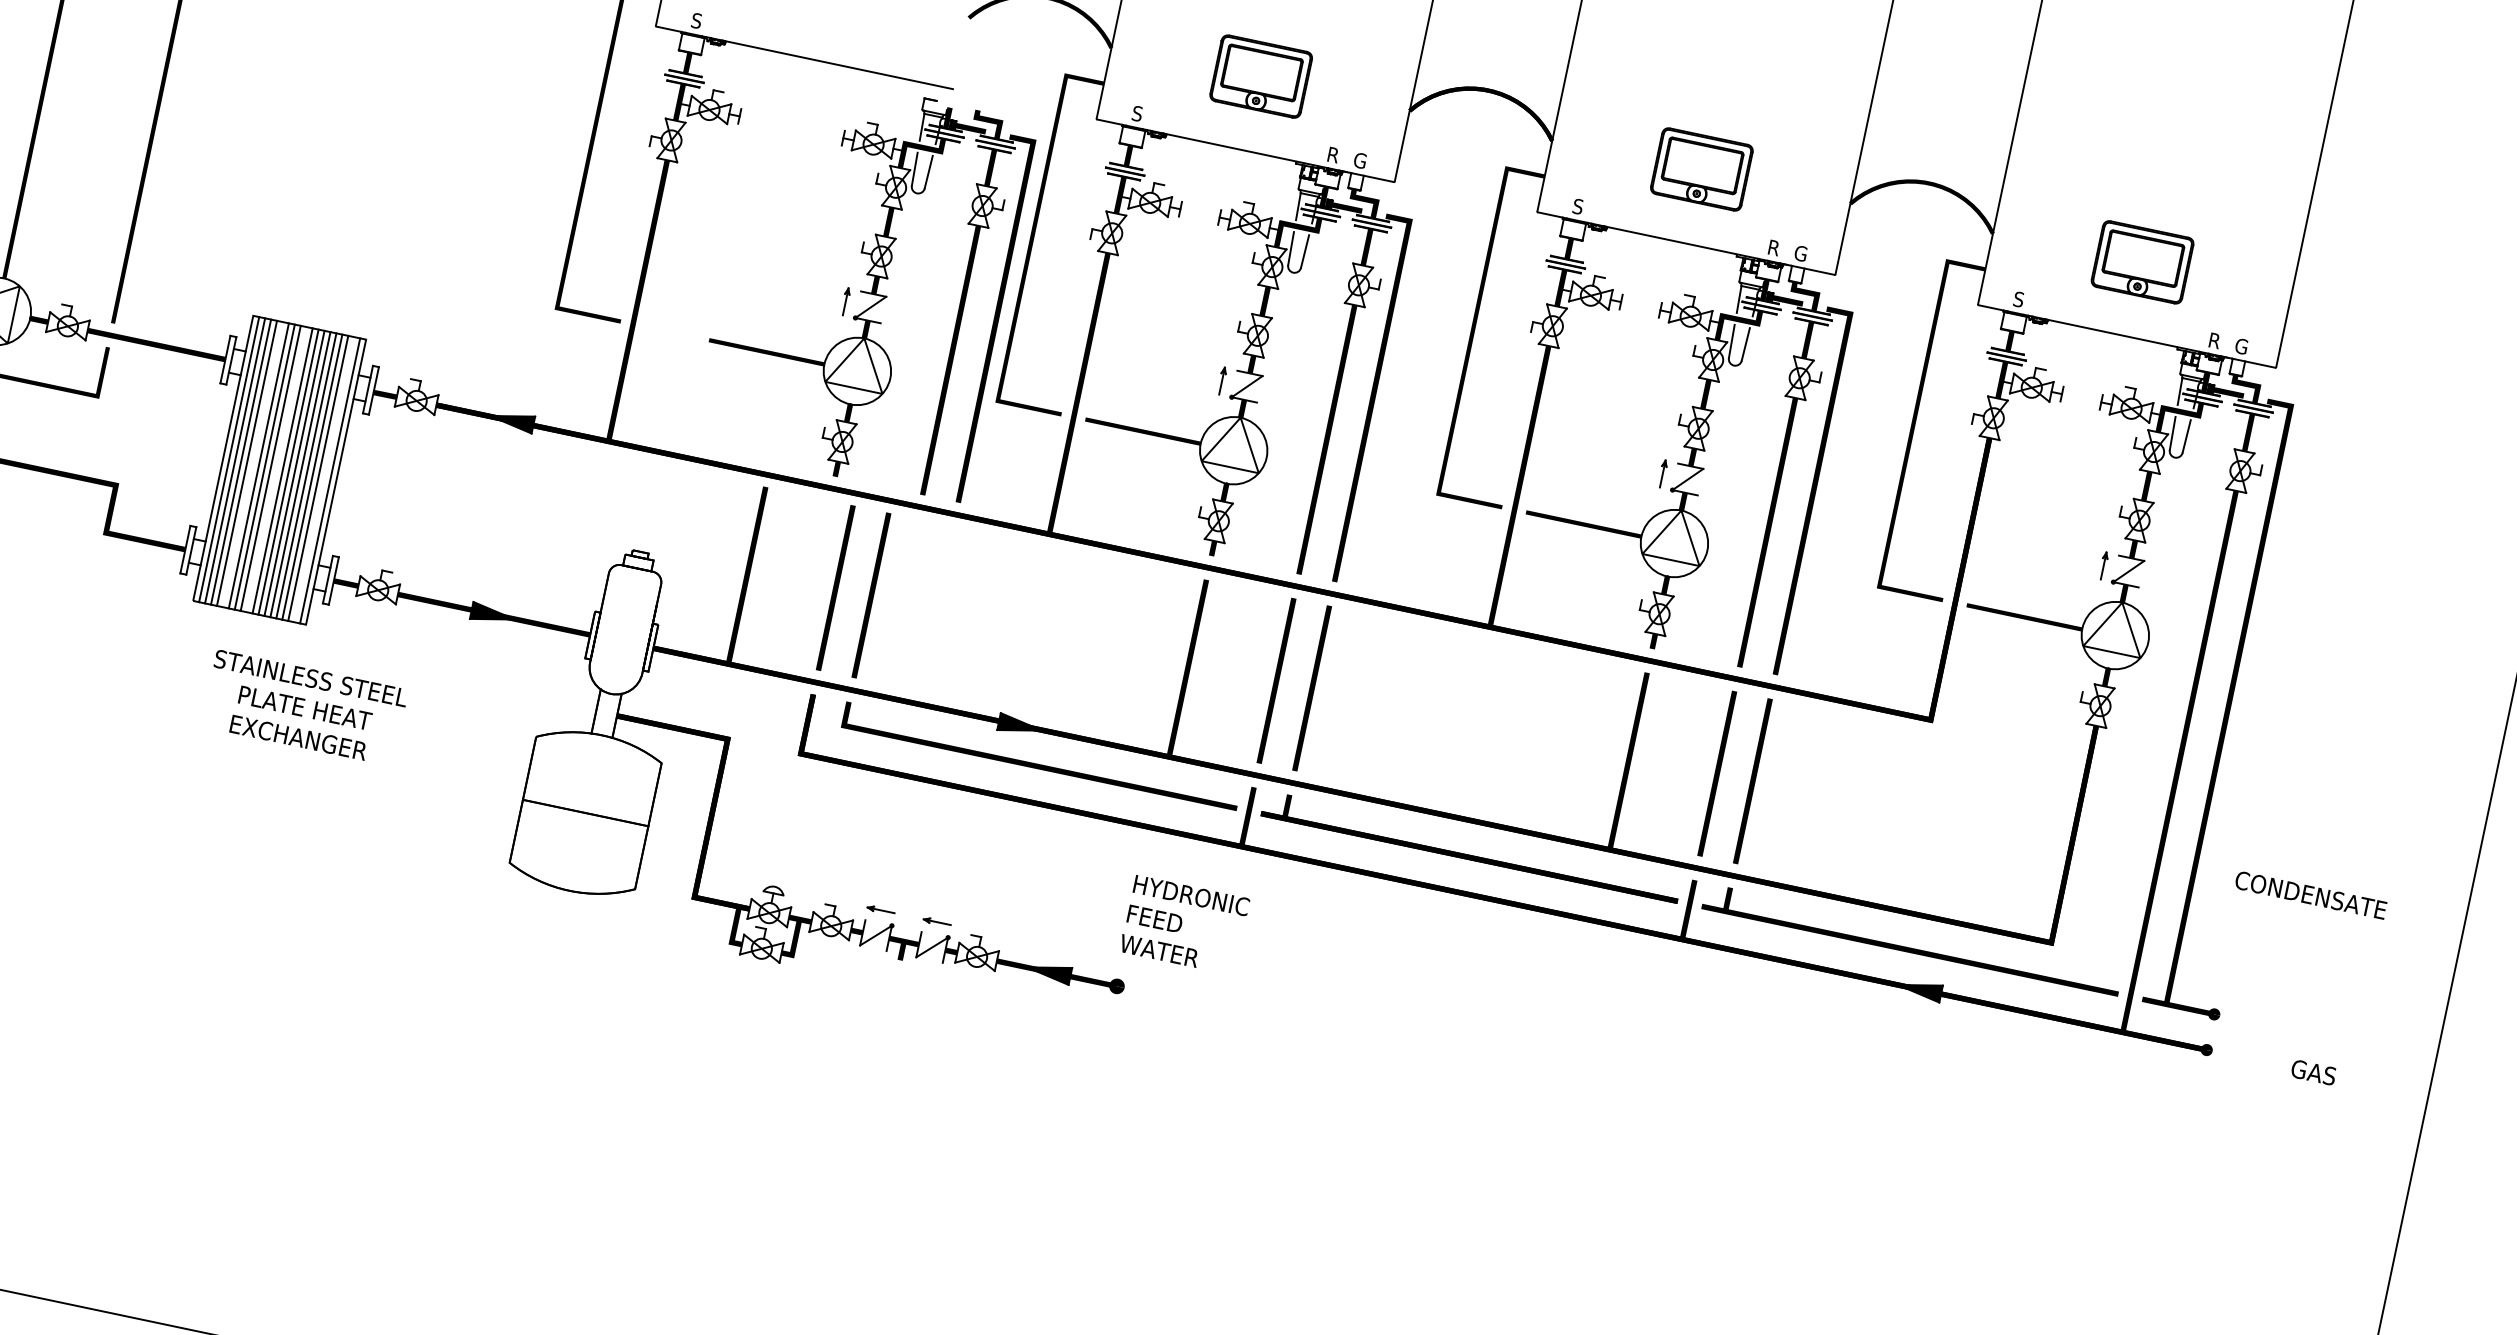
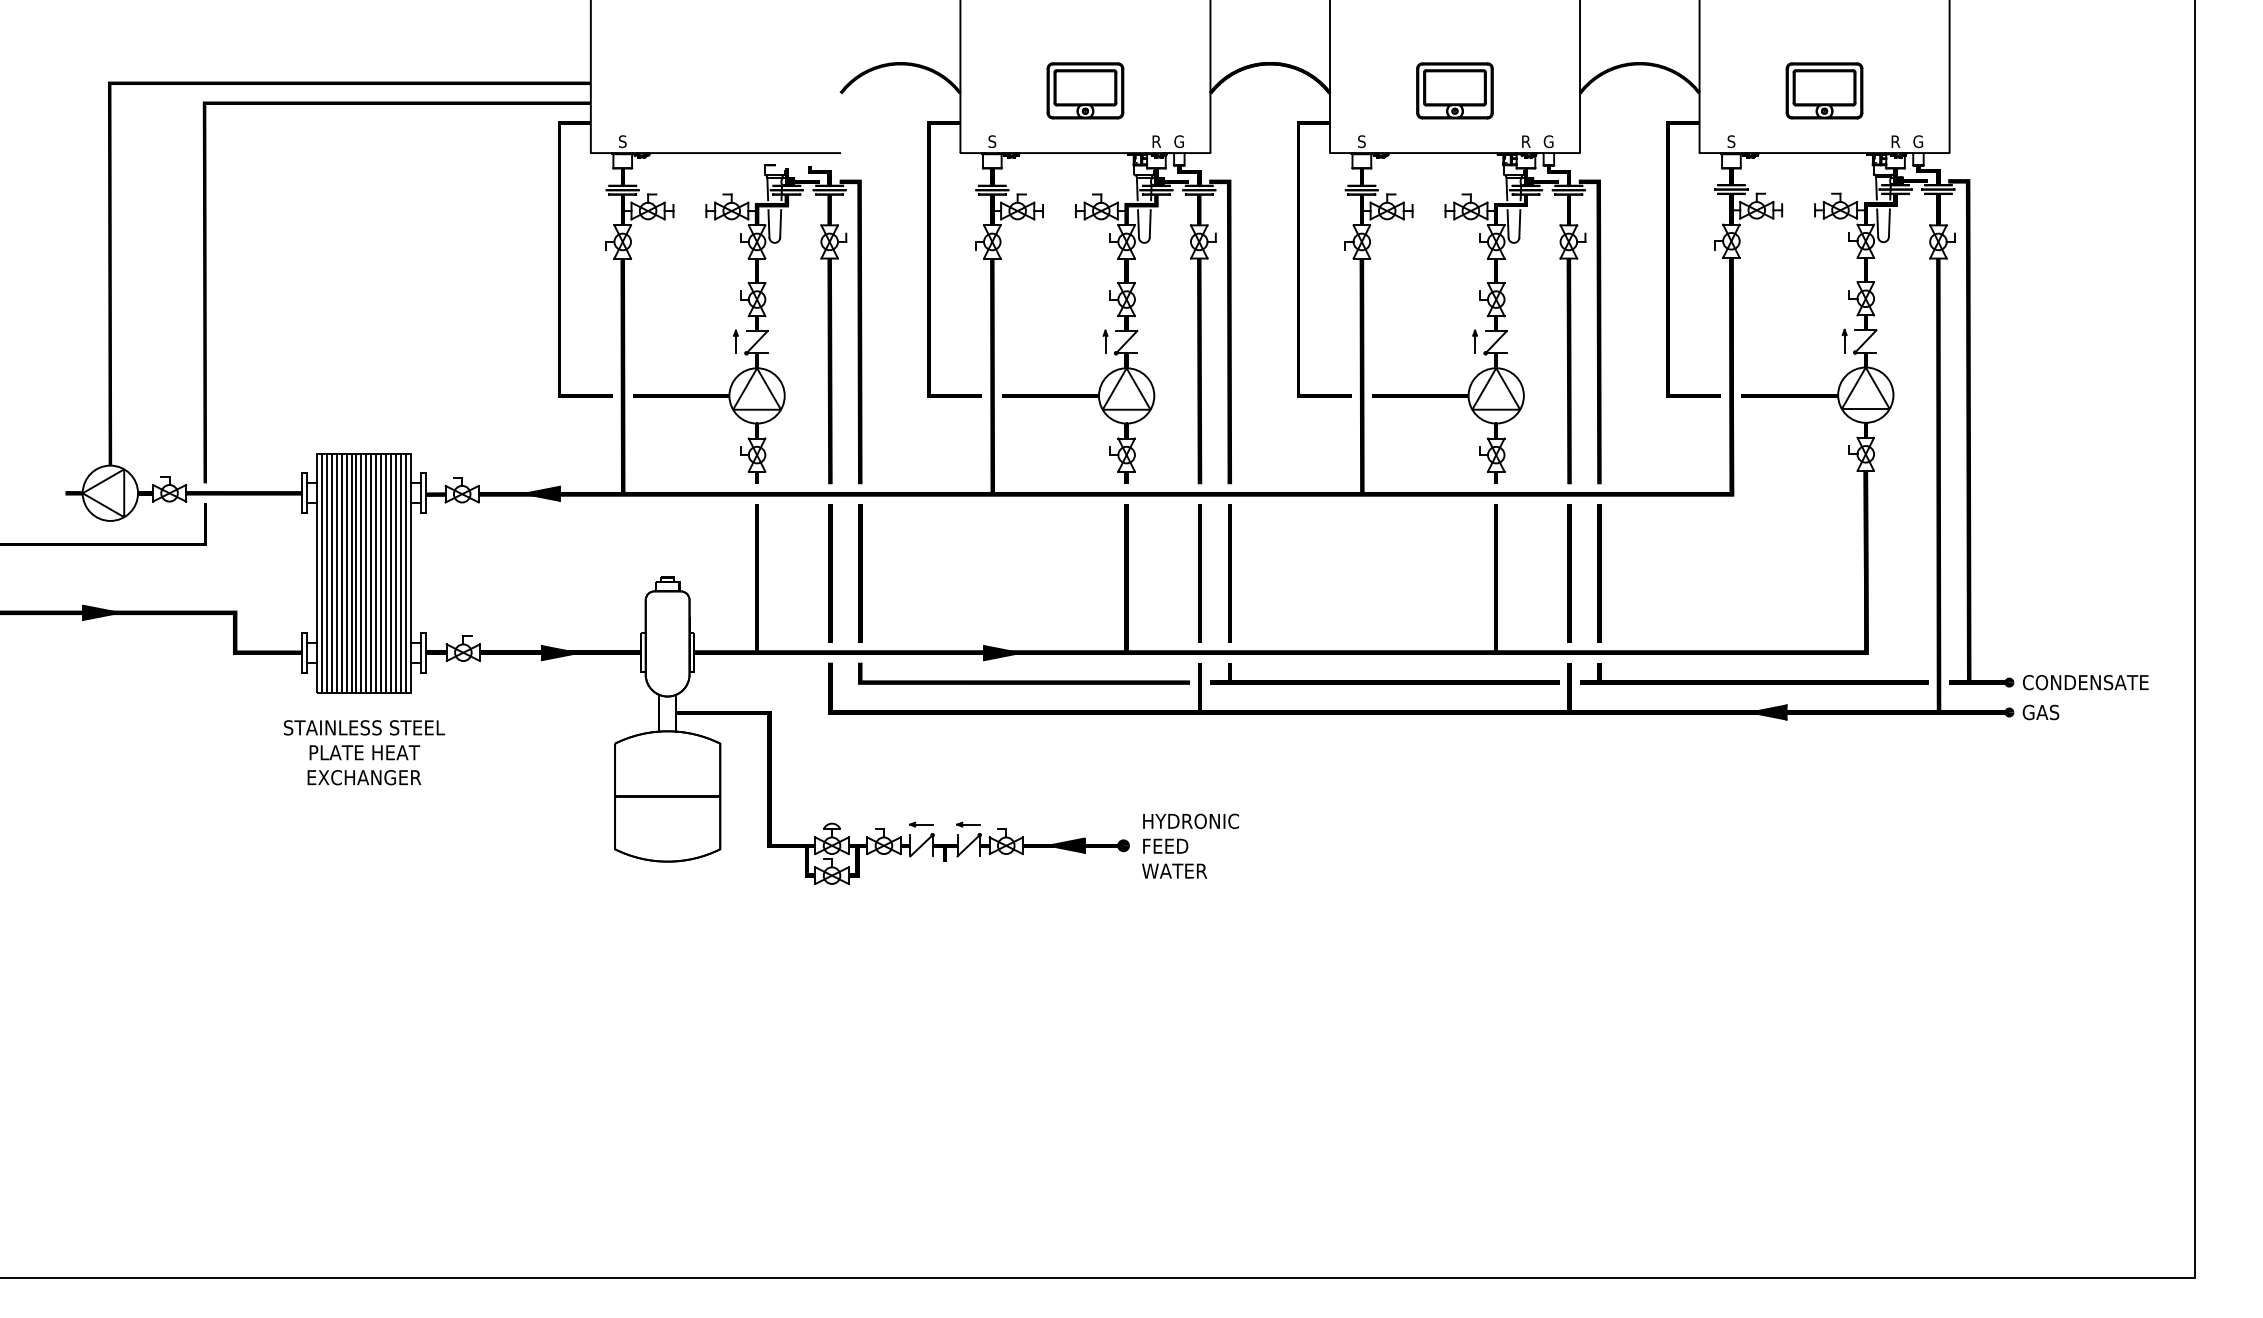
part: (863, 283) -> (747, 324), moved
line: (253, 463) -> (341, 572), added
line: (276, 469) -> (361, 572), added
line: (324, 479) -> (401, 572), added
text: (305, 707) -> (364, 752), moved
text: (2310, 895) -> (2085, 682), moved
text: (1184, 924) -> (1190, 845), moved
text: (2313, 1072) -> (2040, 712), moved

